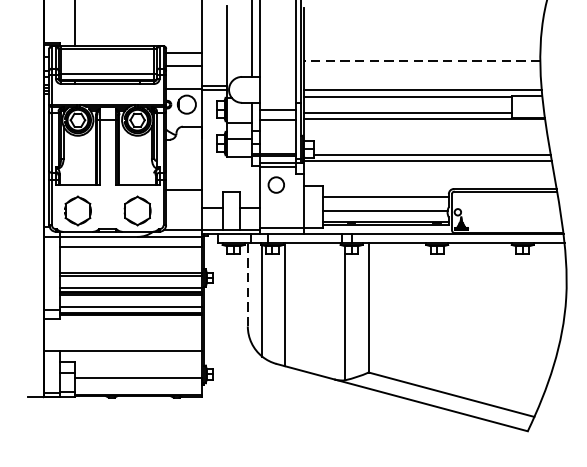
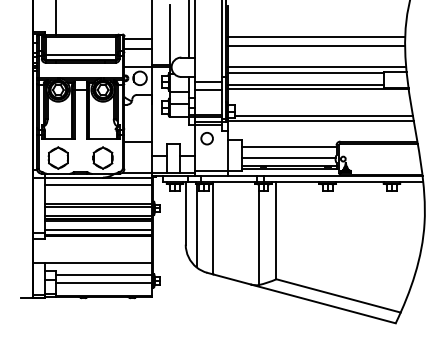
line: (422, 50) -> (316, 37), added
line: (422, 60) -> (316, 45), dashed -> solid
line: (247, 284) -> (185, 213), dashed -> solid
line: (138, 366) -> (103, 274), added

